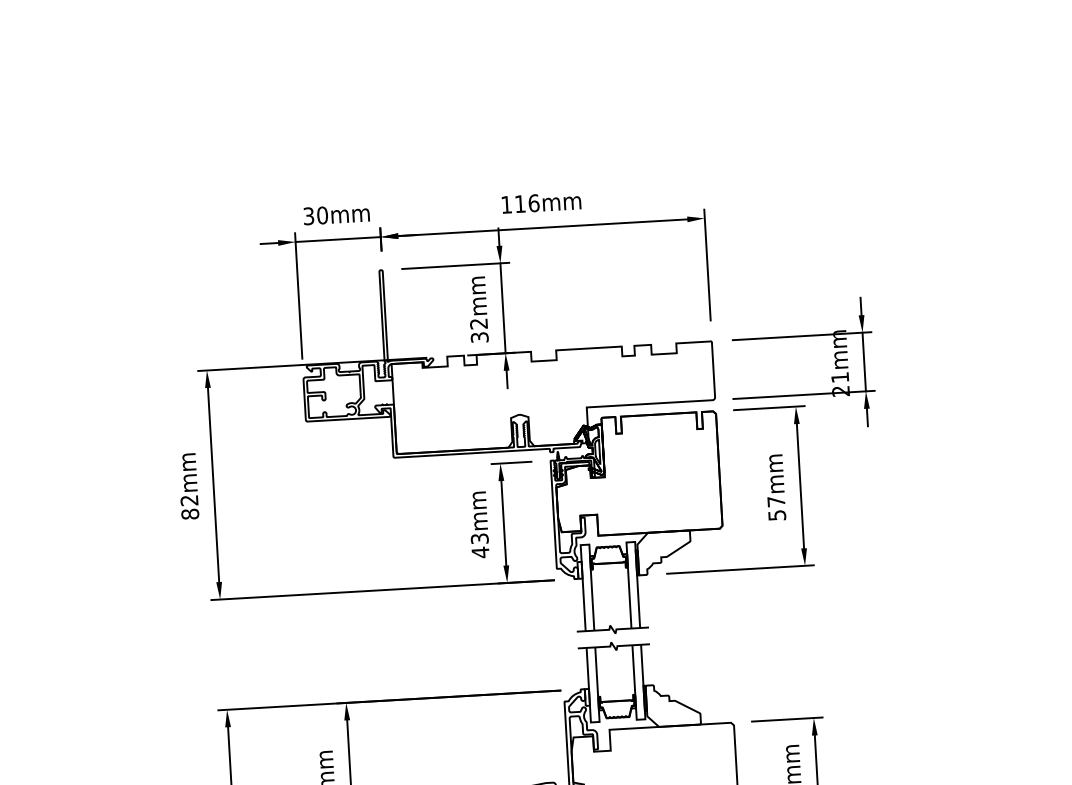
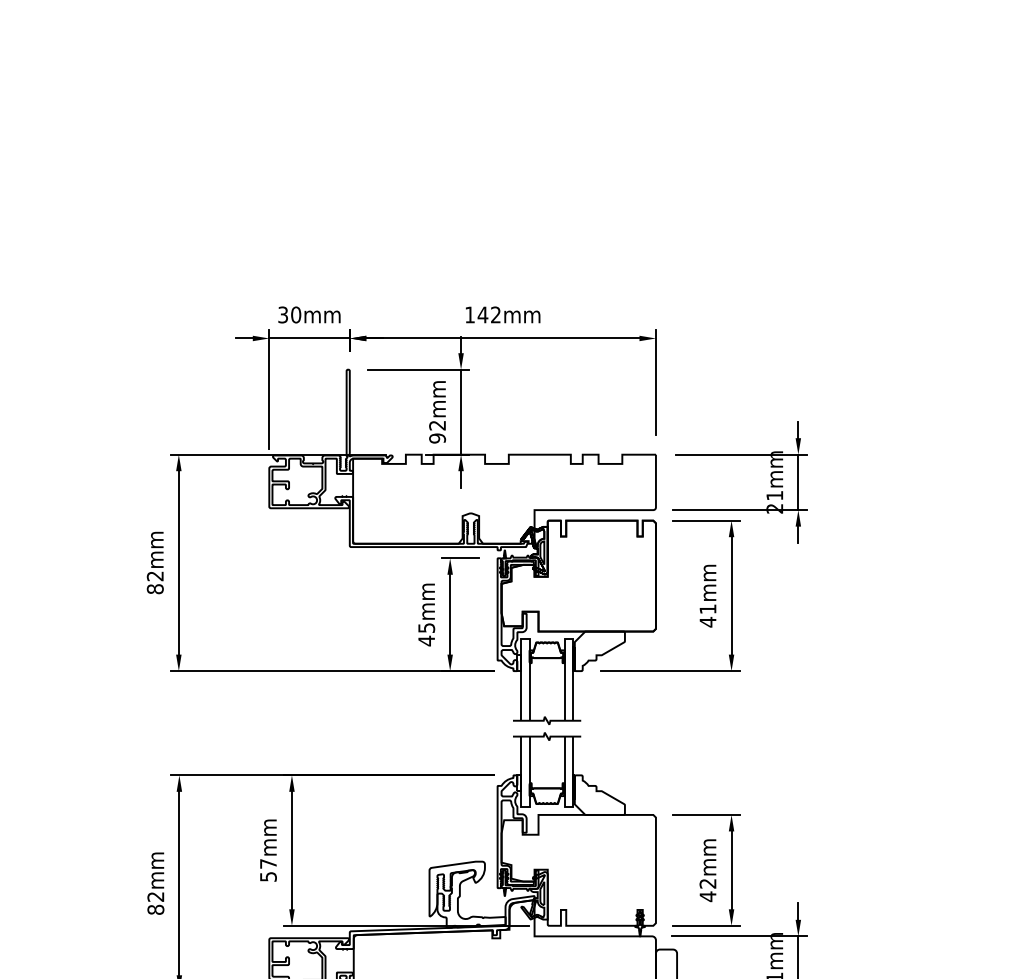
text: (527, 203) -> (489, 314), 116mm -> 142mm
text: (479, 337) -> (437, 438), 32mm -> 92mm
text: (776, 508) -> (707, 615), 57mm -> 41mm
text: (479, 538) -> (426, 627), 43mm -> 45mm

